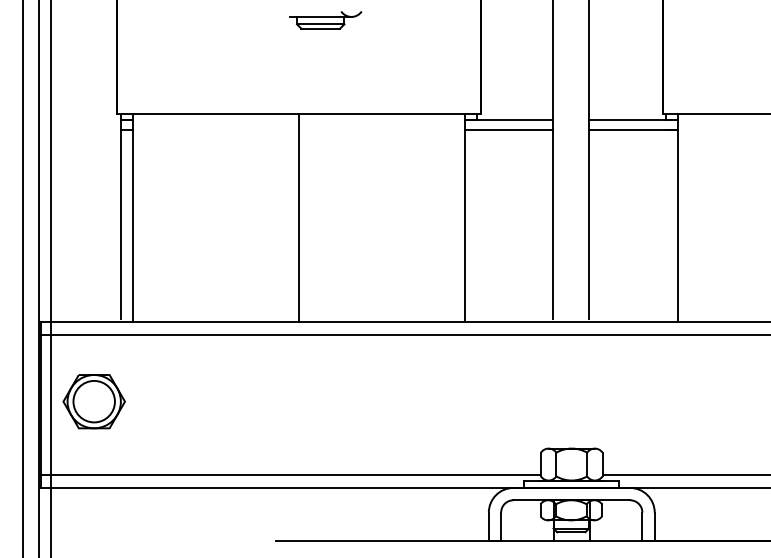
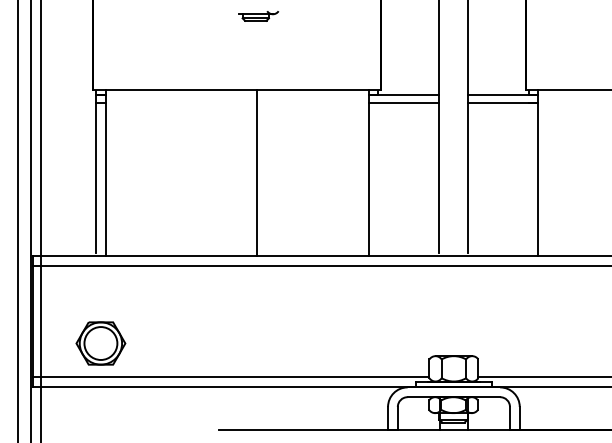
part: (325, 20) -> (258, 16), size x0.7
line: (299, 217) -> (257, 172), moved
part: (93, 401) -> (100, 343), moved

